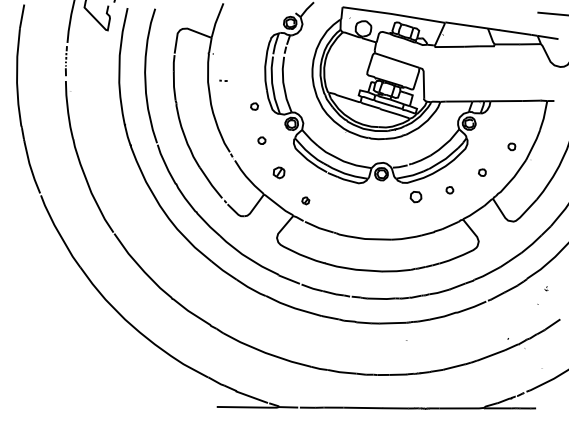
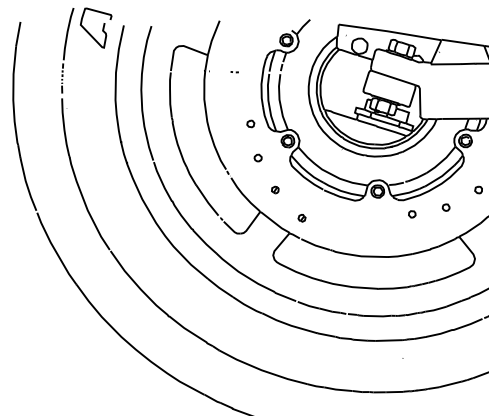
part: (223, 80) -> (234, 71), moved
part: (278, 172) -> (274, 189), size x0.62
part: (415, 196) -> (411, 213), size x0.62

